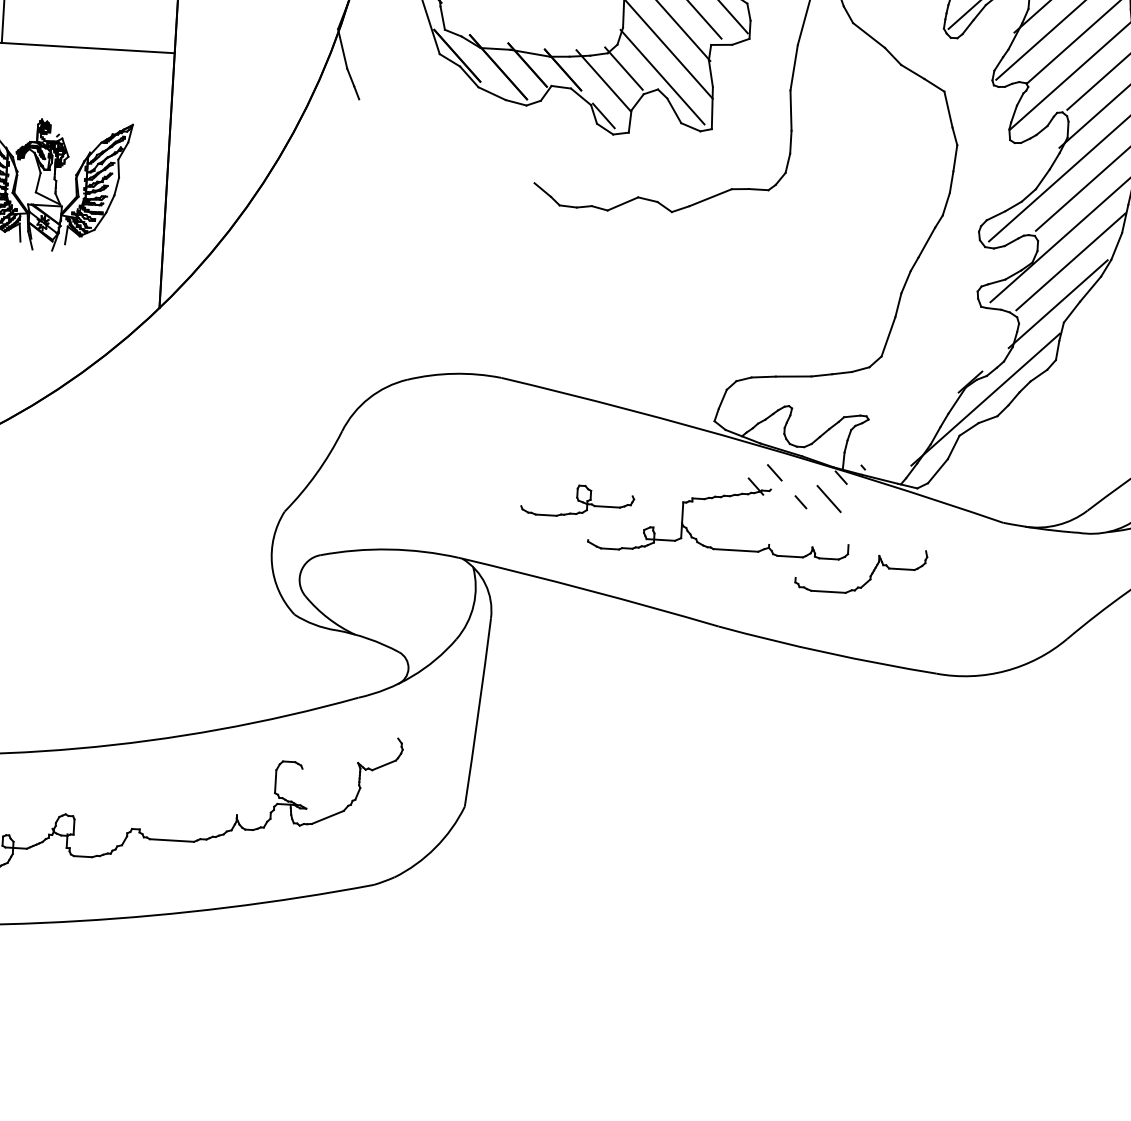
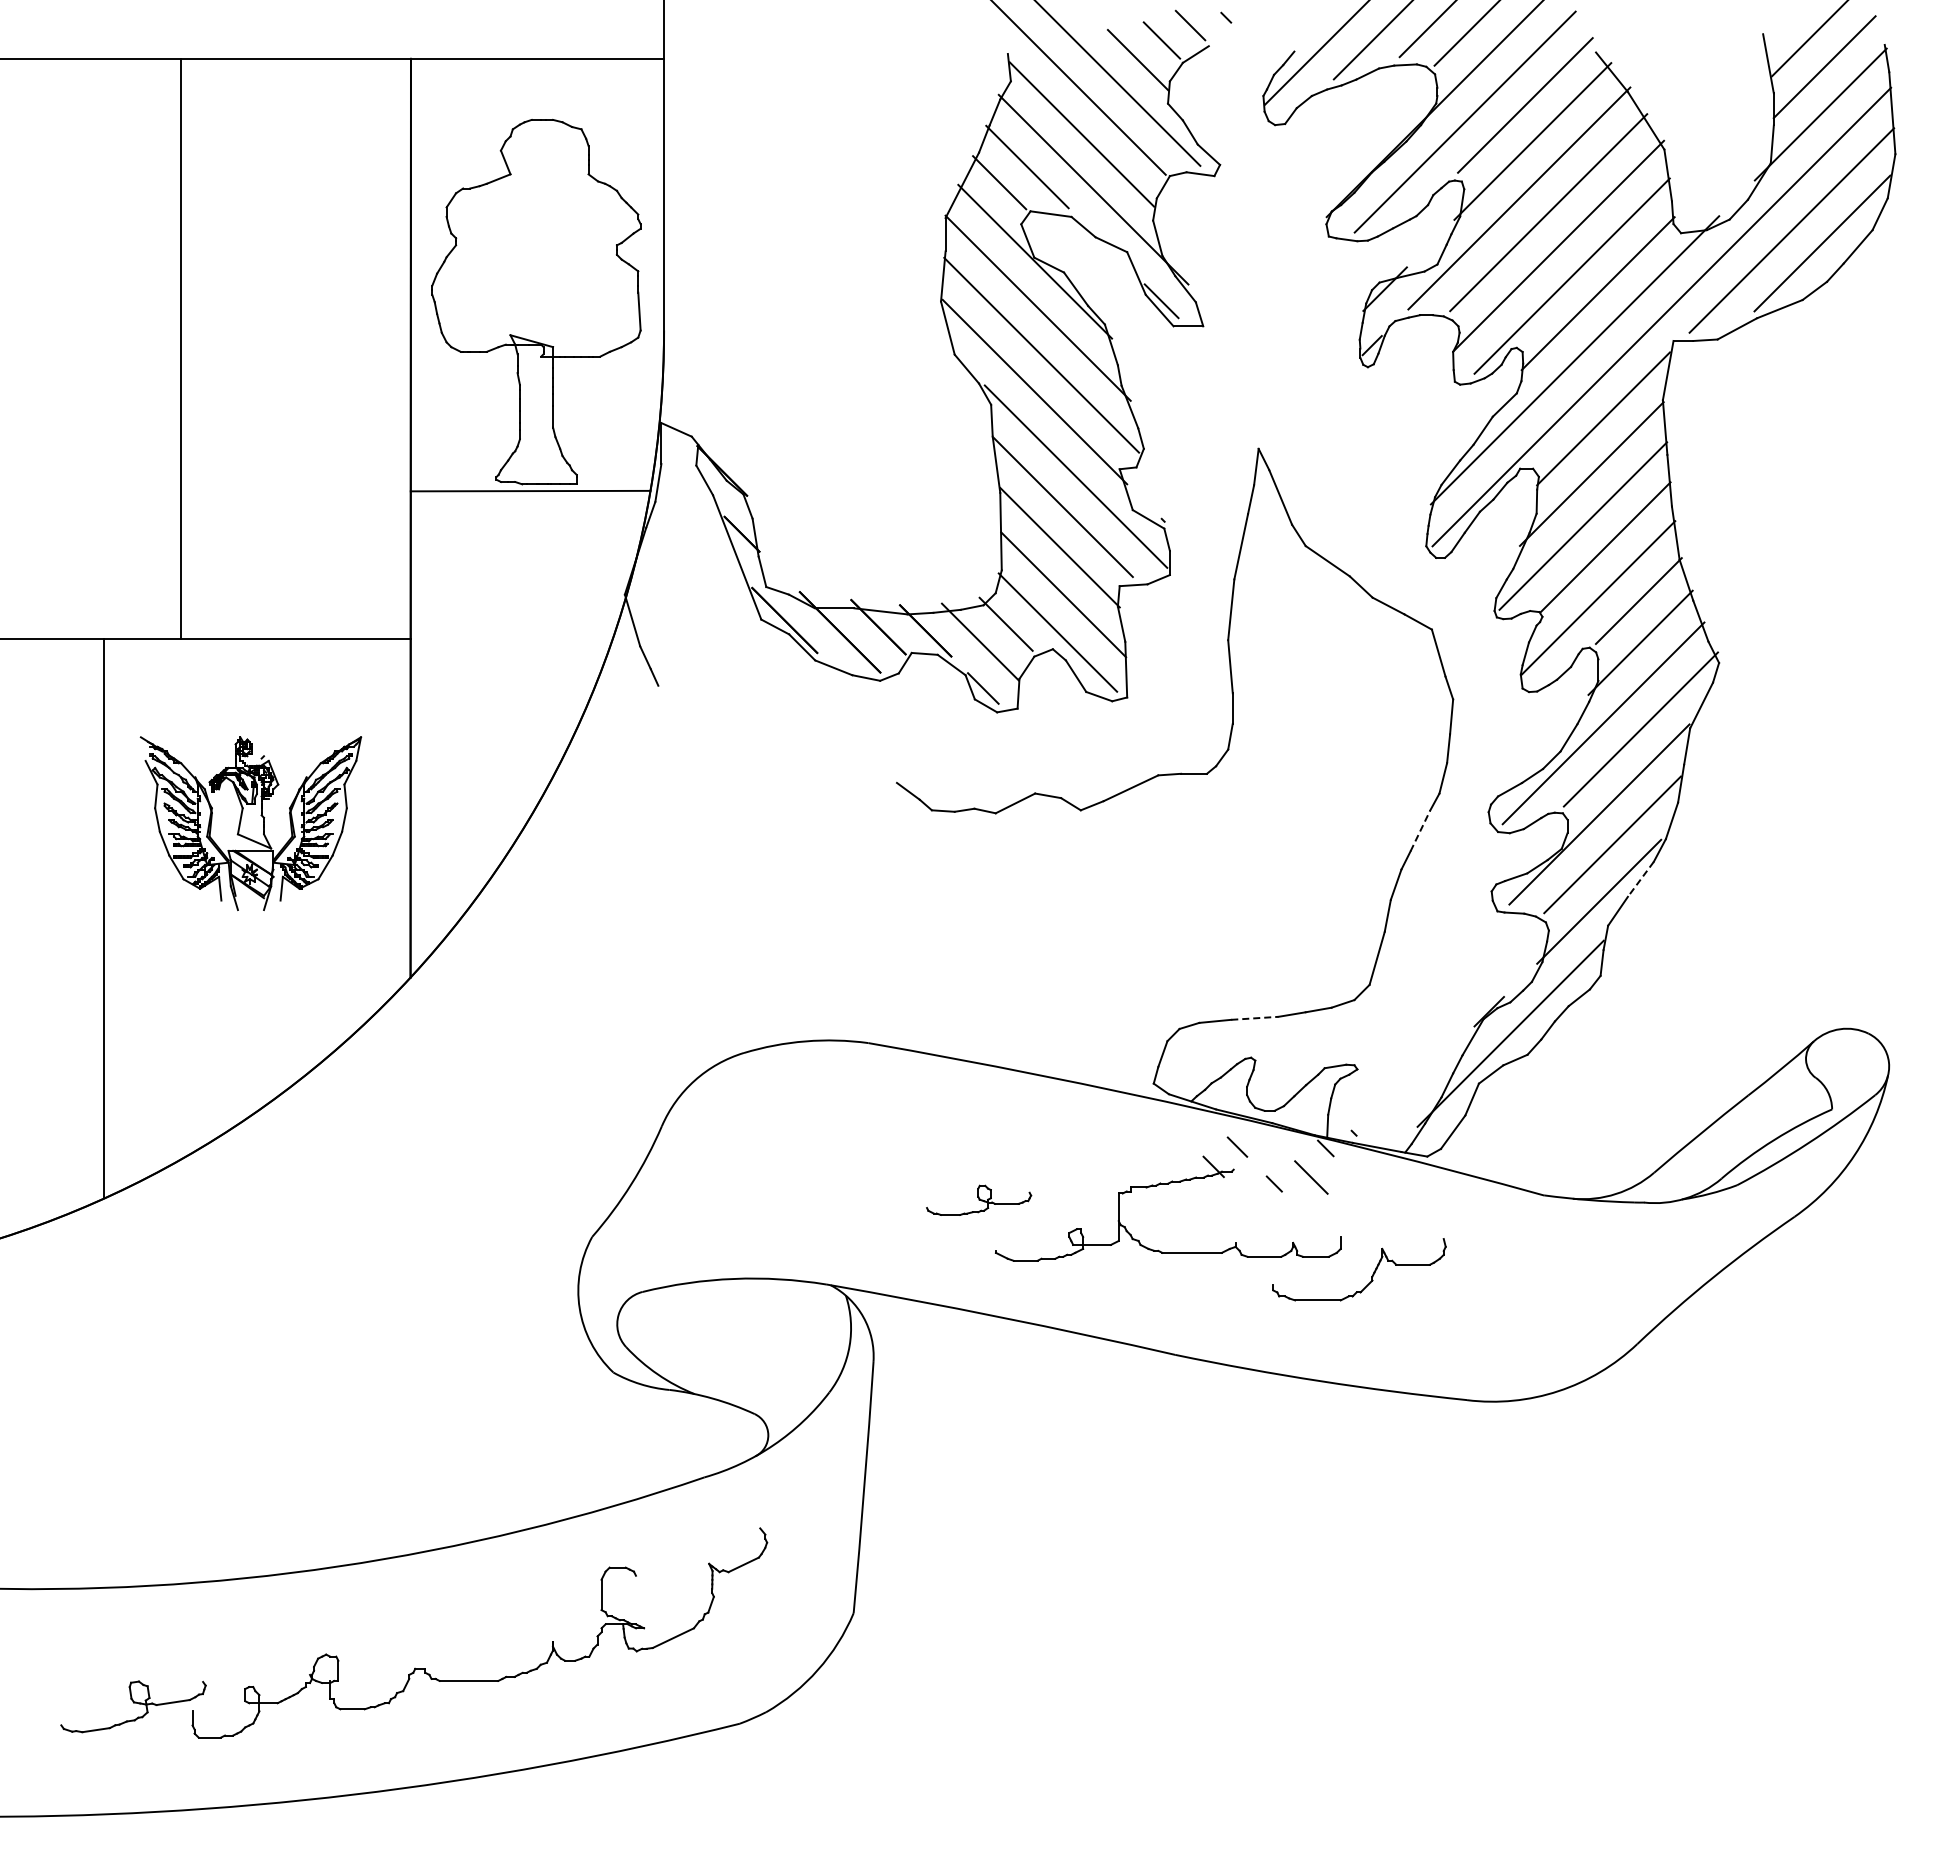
line: (926, 242) -> (1420, 830), solid -> dashed
line: (1090, 289) -> (1640, 879), solid -> dashed
line: (793, 376) -> (1254, 1018), solid -> dashed
part: (577, 501) -> (978, 1200), size x0.7

